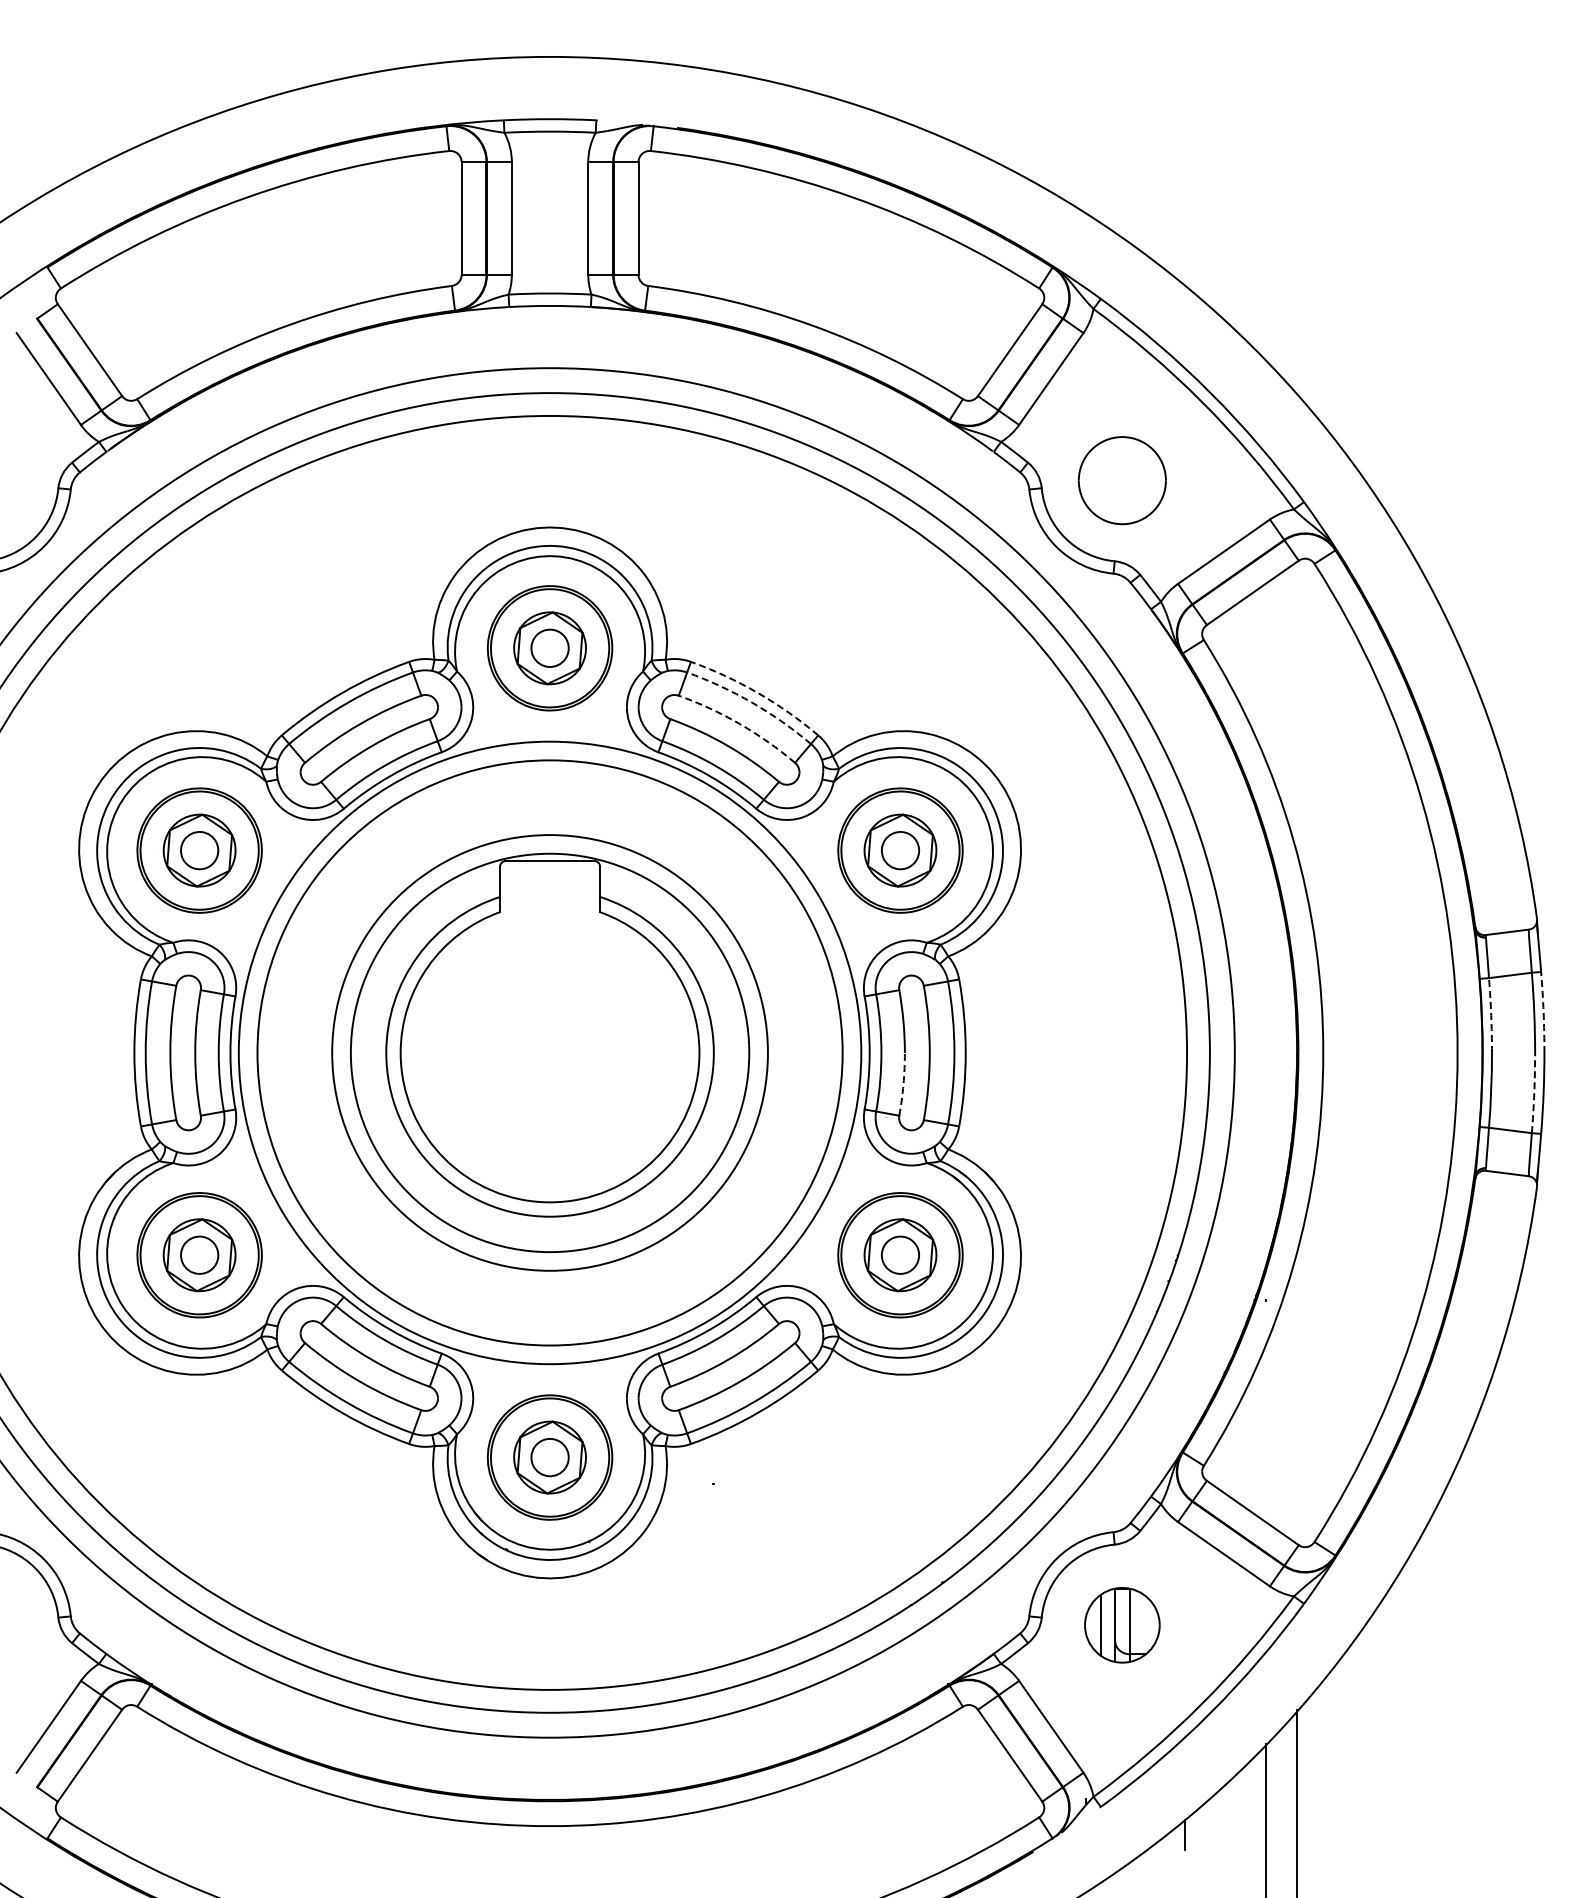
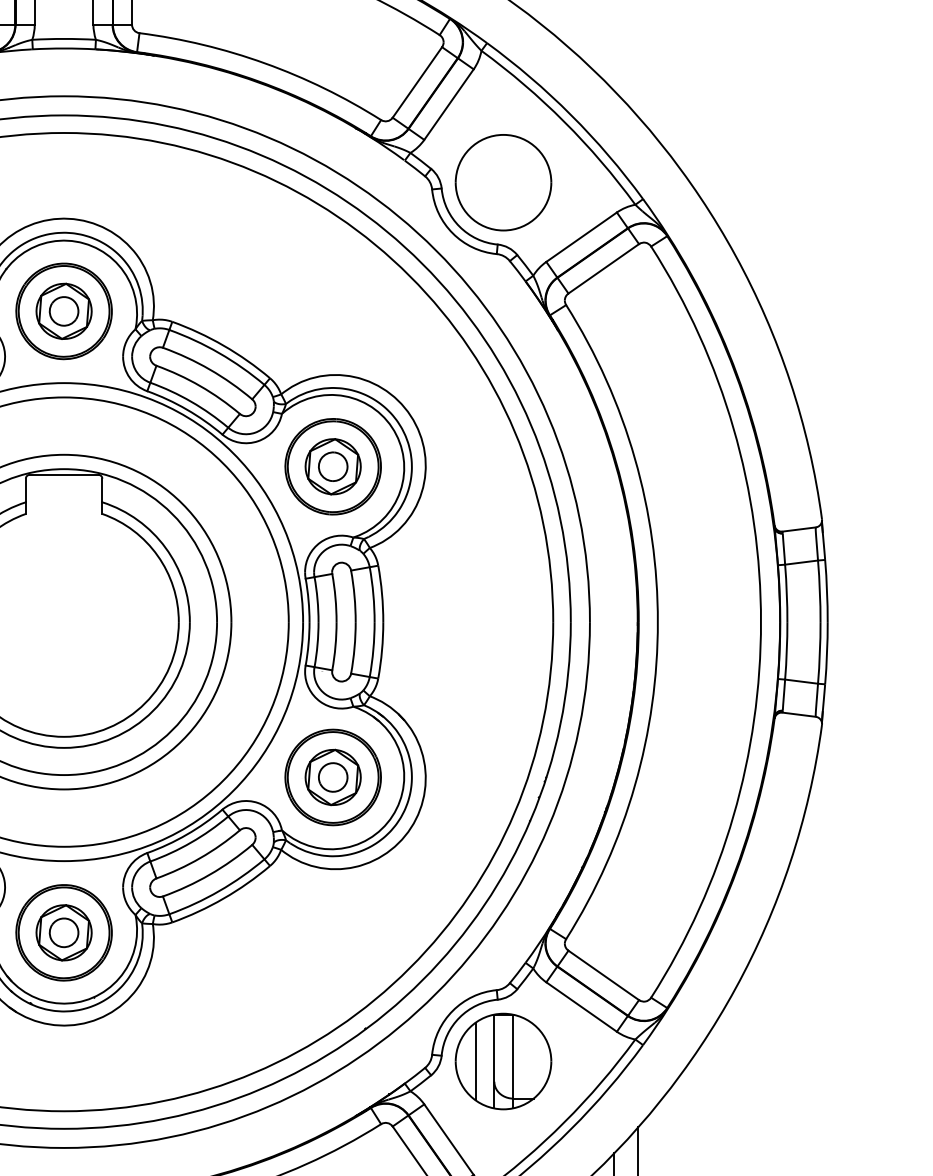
part: (1122, 480) -> (503, 182), size x1.43
arc: (757, 692) -> (223, 345), dashed -> solid
arc: (752, 702) -> (219, 353), dashed -> solid
arc: (739, 724) -> (209, 369), dashed -> solid
arc: (1543, 1012) -> (826, 591), dashed -> solid
arc: (1491, 1015) -> (787, 593), dashed -> solid
arc: (903, 1084) -> (335, 646), dashed -> solid
arc: (1534, 1093) -> (820, 653), dashed -> solid
part: (1122, 1625) -> (503, 1061), size x1.67

